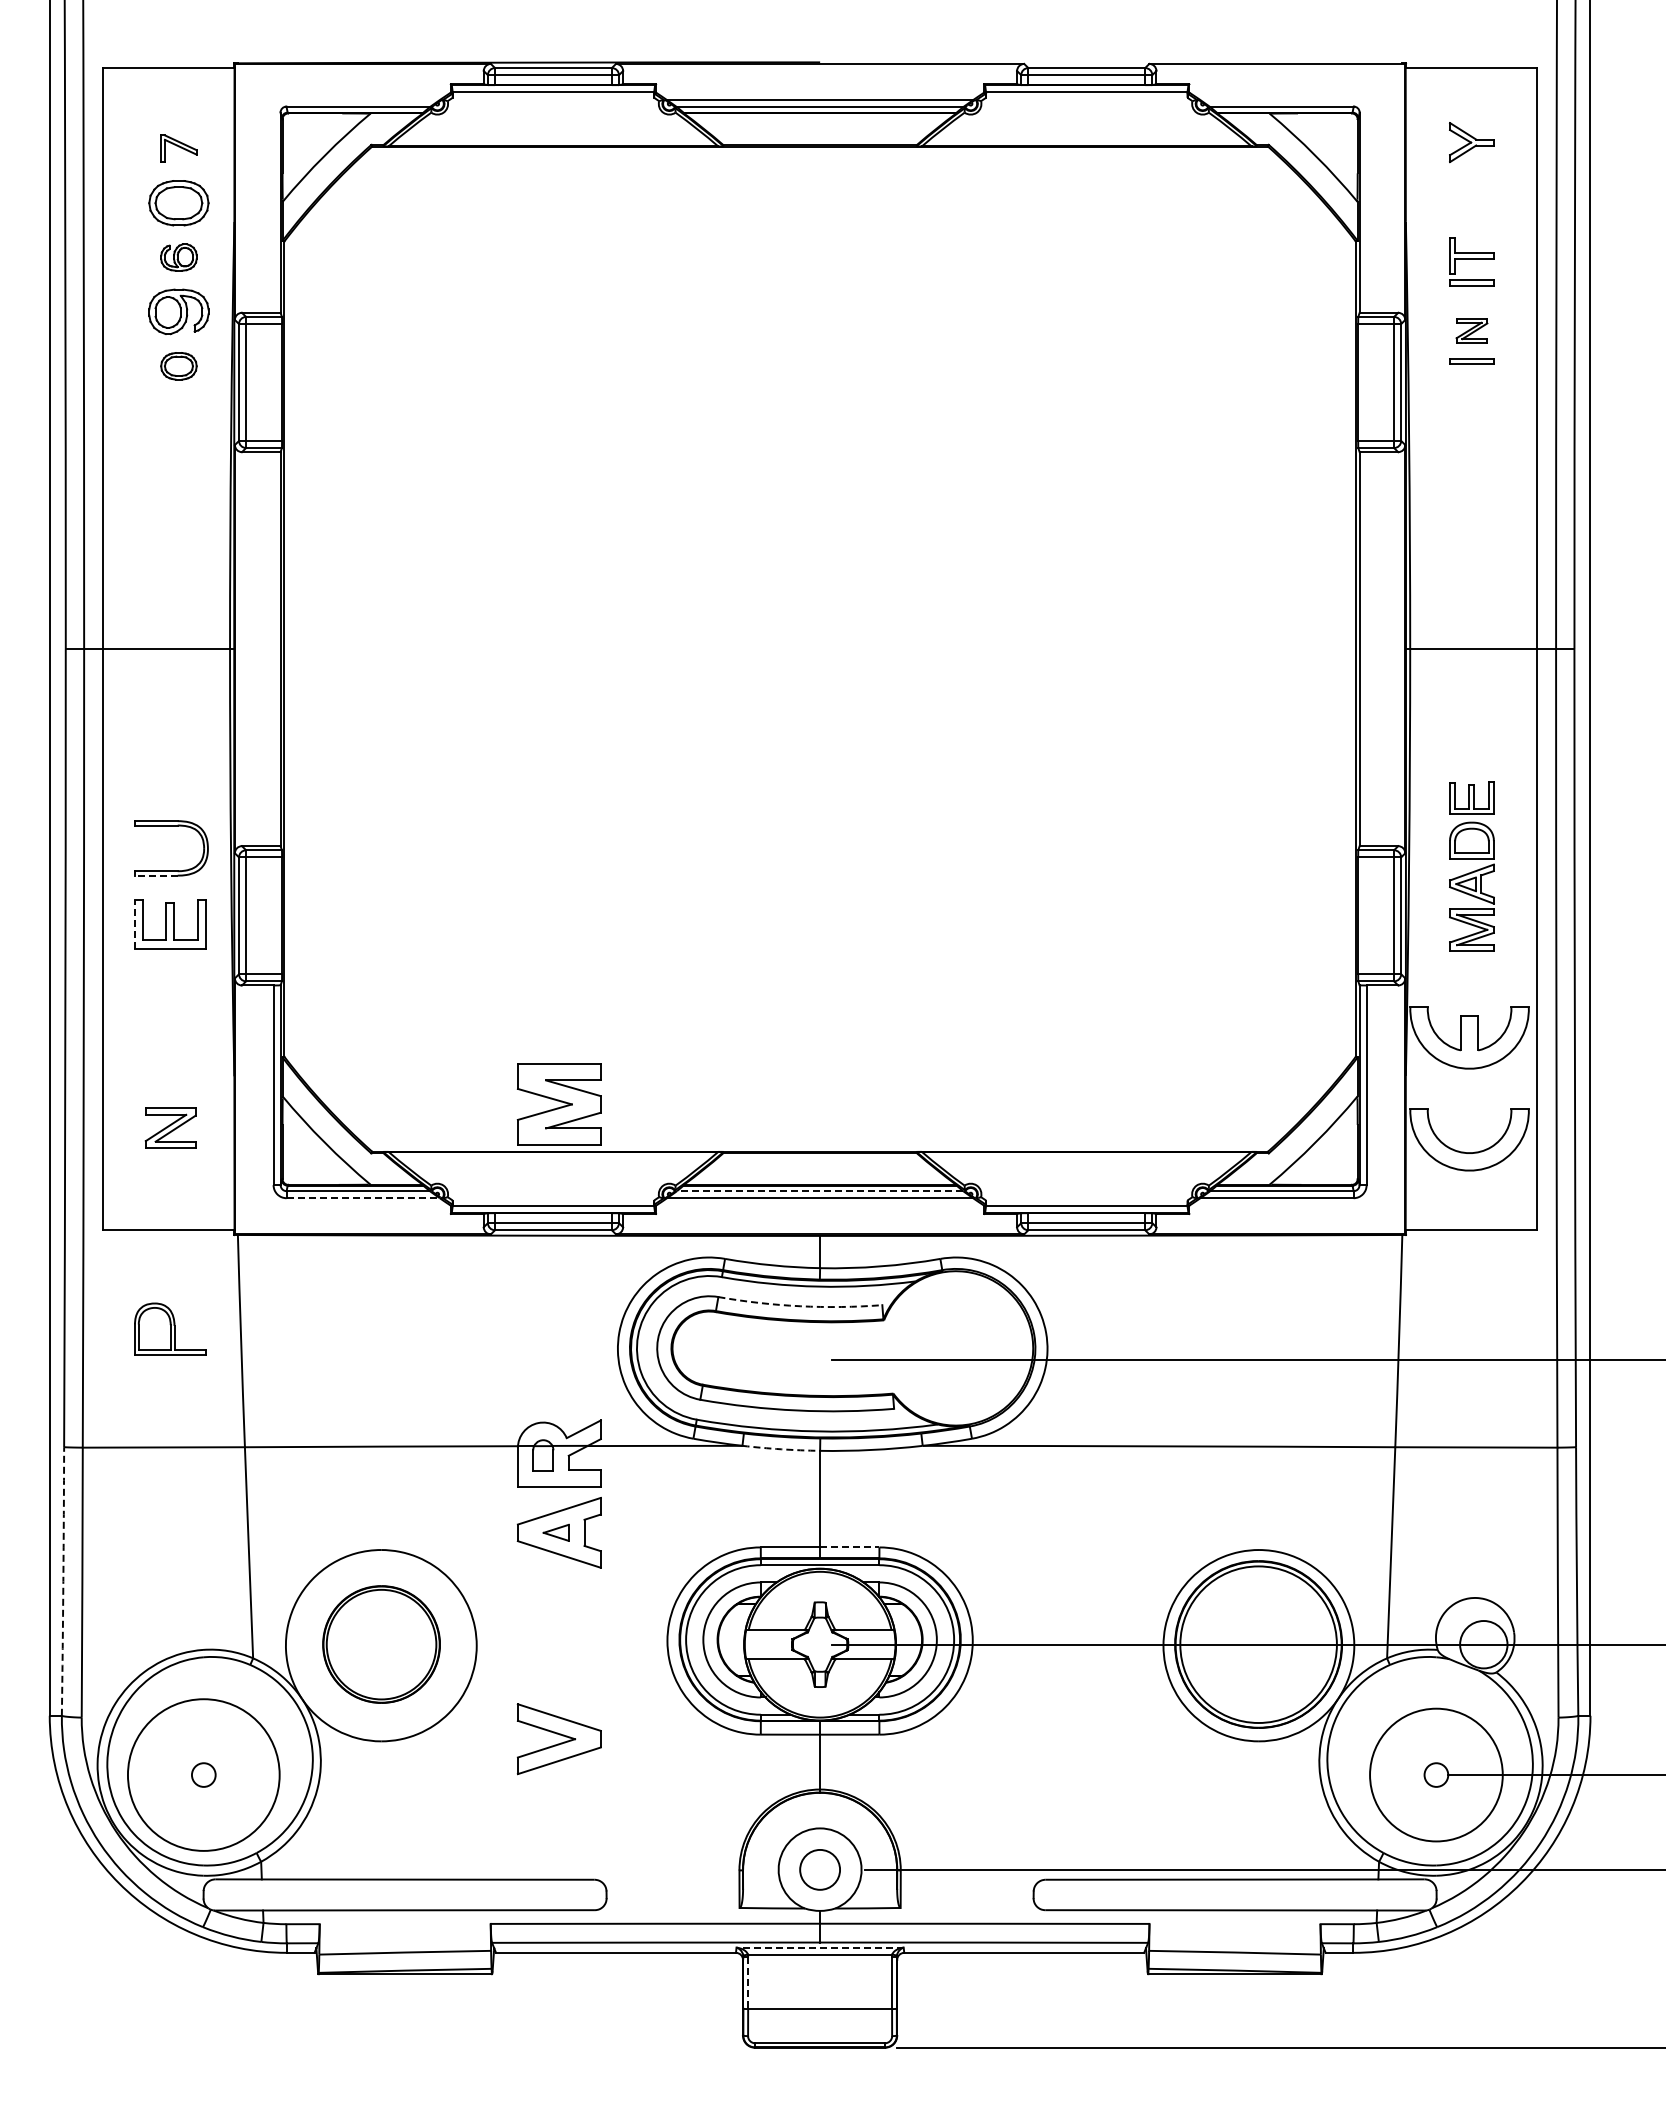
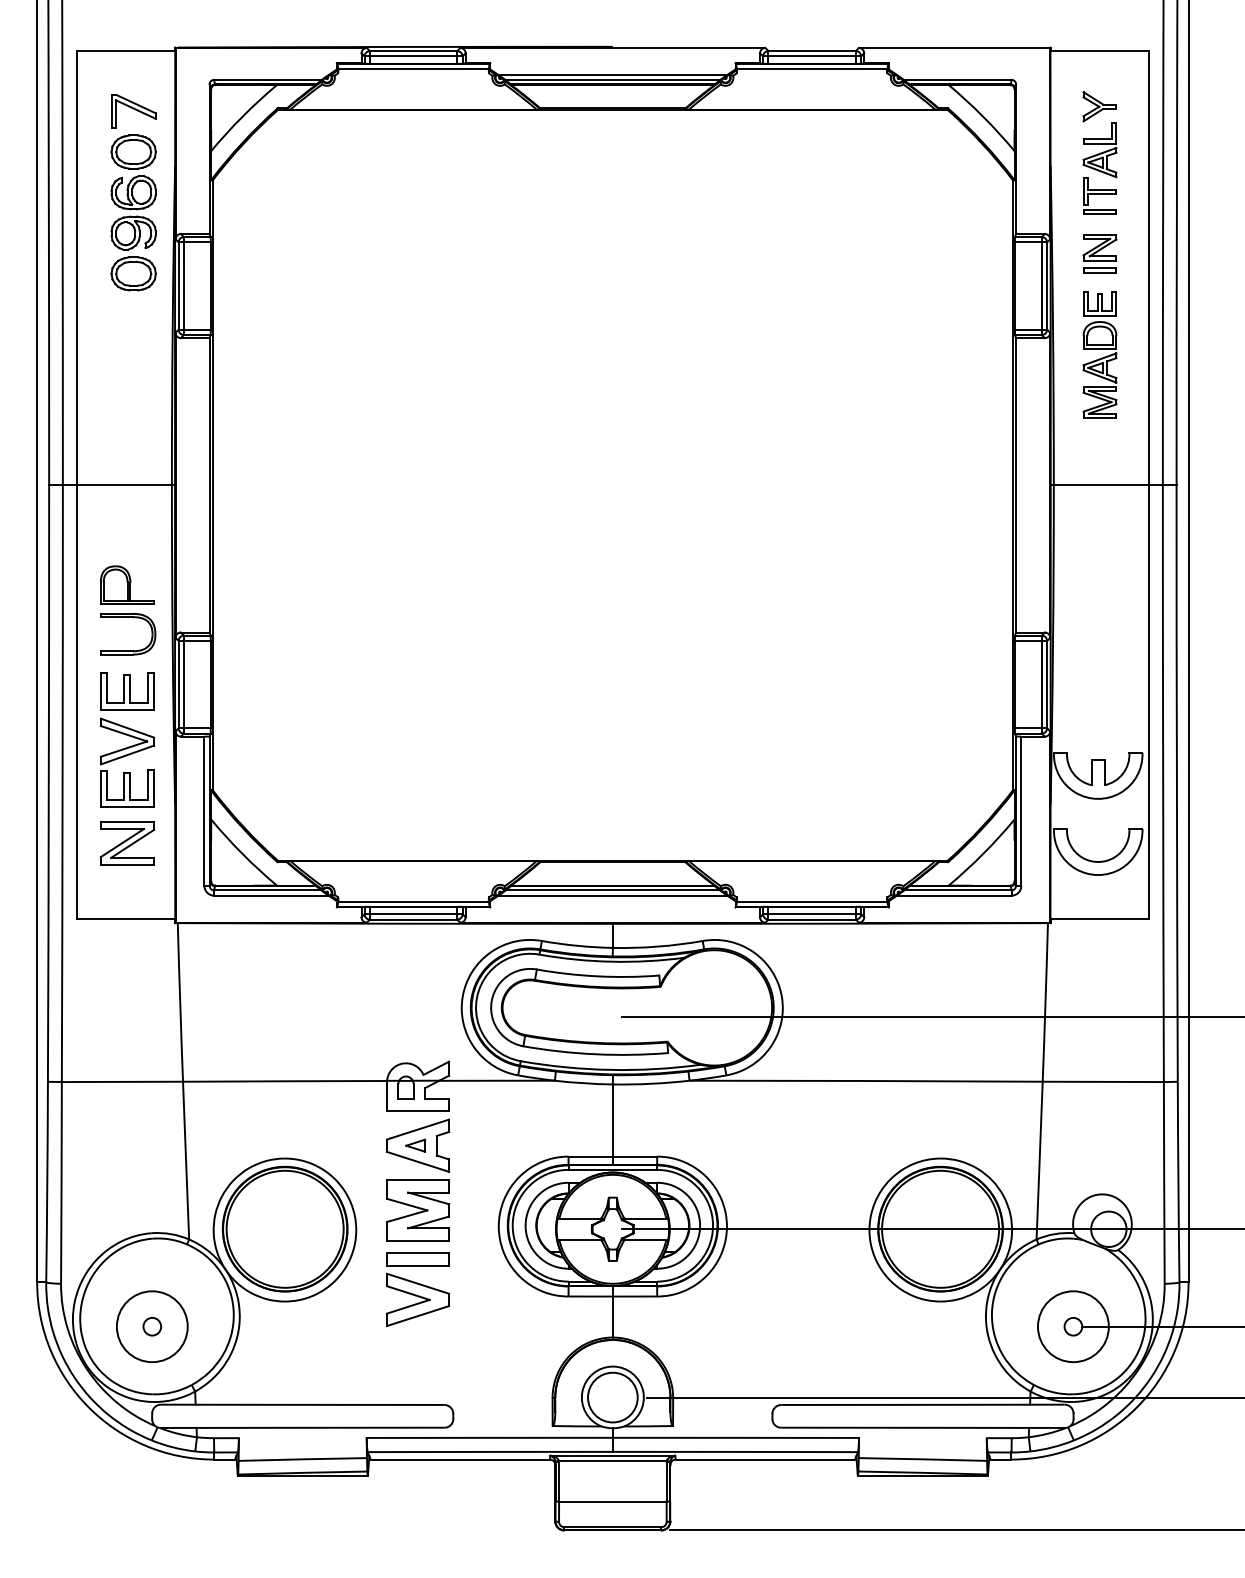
part: (178, 148) -> (133, 111), size x1.67
part: (1471, 200) -> (1099, 150), added
part: (178, 257) -> (133, 192), size x1.67
part: (1471, 330) -> (1099, 247), size x1.43
part: (178, 366) -> (133, 274), size x1.67
part: (1471, 866) -> (1099, 354), moved
line: (155, 875) -> (116, 654), dashed -> solid
line: (135, 924) -> (101, 691), dashed -> solid
part: (167, 1012) -> (125, 756), added
part: (558, 1104) -> (417, 1210), moved
part: (170, 1128) -> (127, 843), size x1.43
line: (819, 1191) -> (612, 890), dashed -> solid
line: (363, 1198) -> (271, 895), dashed -> solid
arc: (800, 1306) -> (598, 976), dashed -> solid
part: (170, 1328) -> (127, 584), moved
arc: (781, 1449) -> (584, 1083), dashed -> solid
line: (849, 1547) -> (634, 1156), dashed -> solid
arc: (63, 1581) -> (47, 1182), dashed -> solid
part: (381, 1644) -> (285, 1229), size x1.43
part: (559, 1684) -> (418, 1259), added
circle: (203, 1774) -> (152, 1326), size x0.62
circle: (1436, 1774) -> (1073, 1326), size x0.71
circle: (819, 1869) -> (612, 1397), size x1.67
line: (820, 1947) -> (613, 1455), dashed -> solid
line: (748, 1983) -> (559, 1482), dashed -> solid

